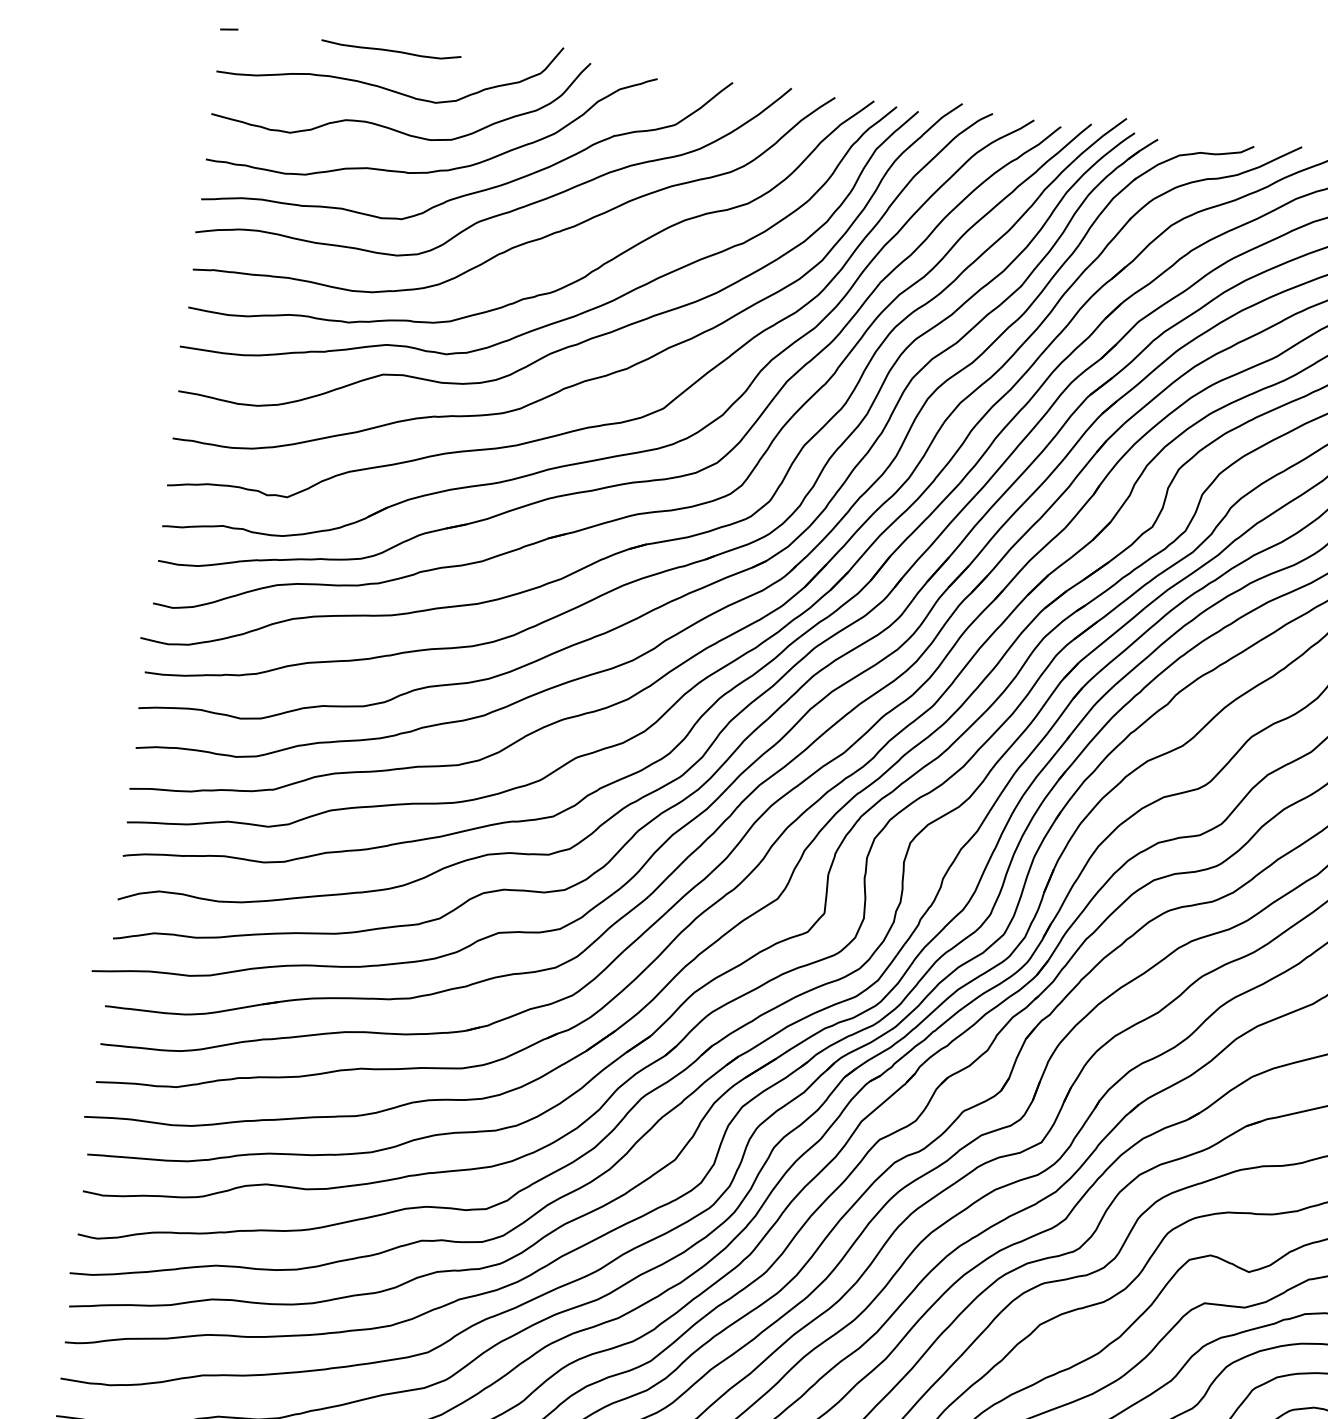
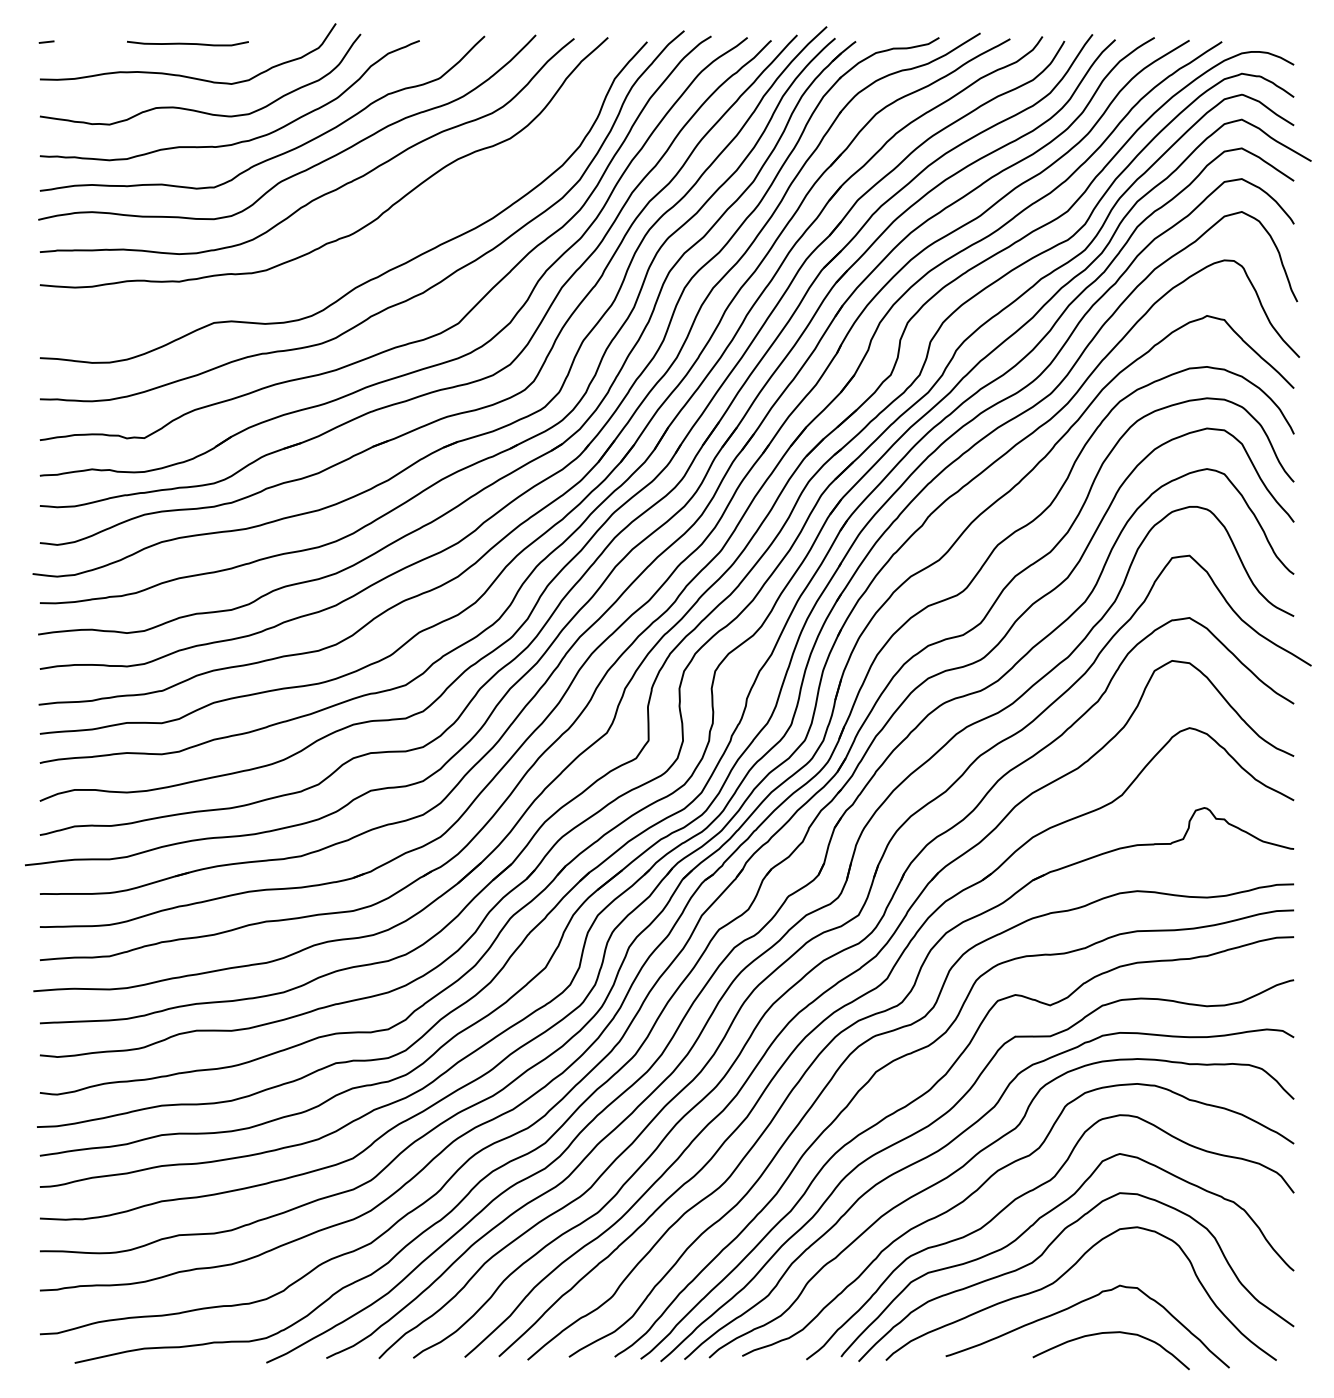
curve: (570, 316) -> (369, 253), removed

